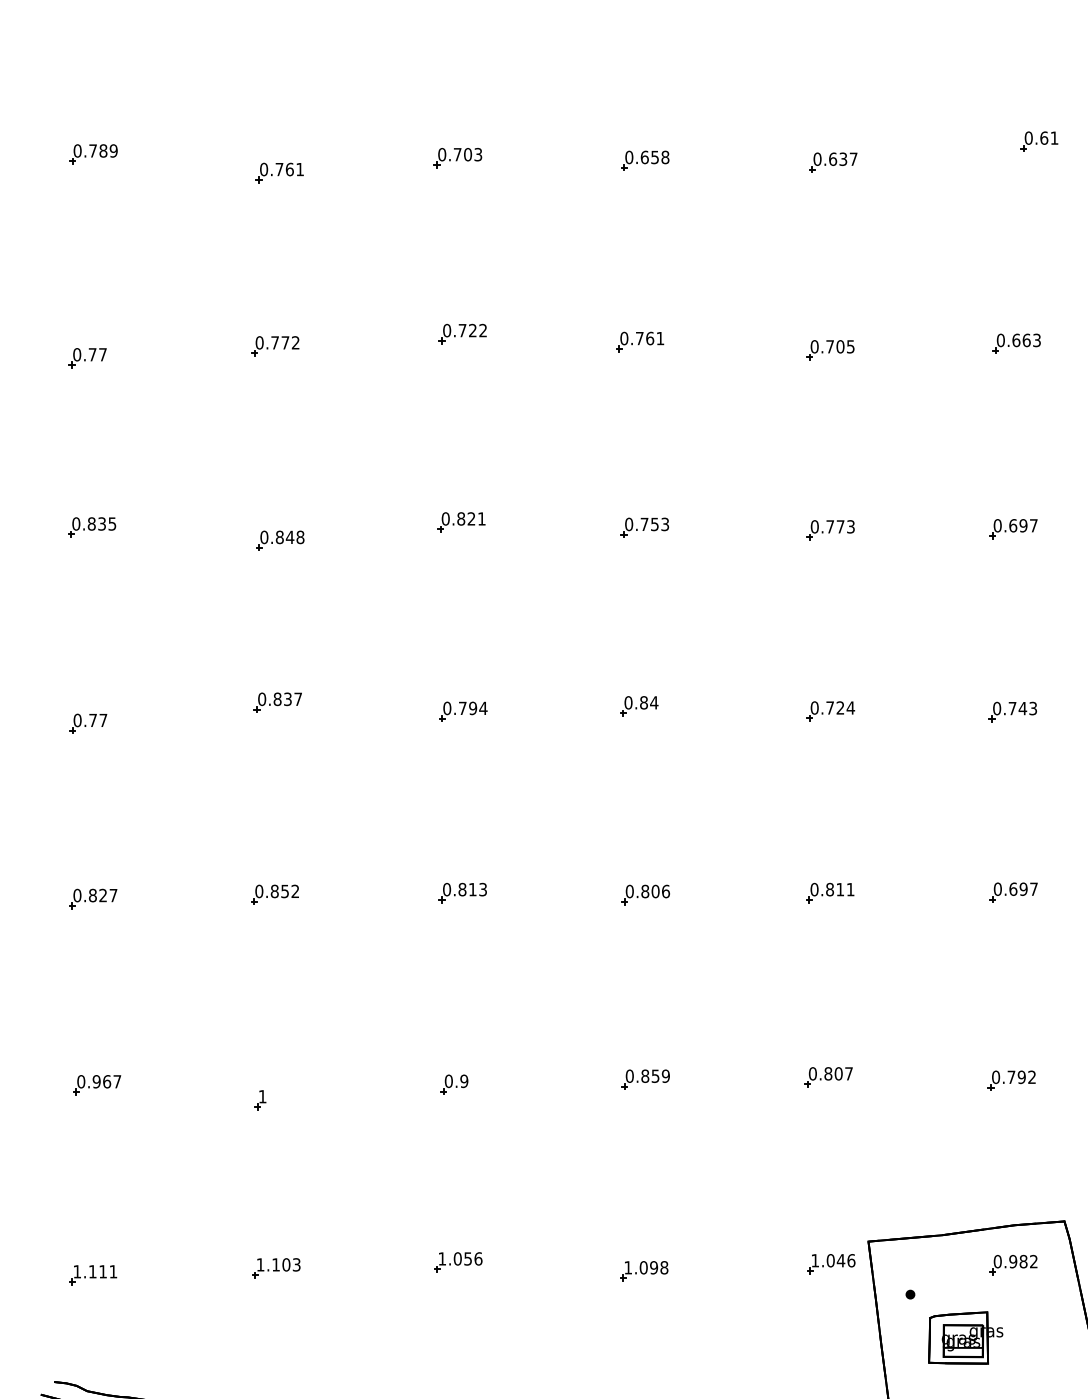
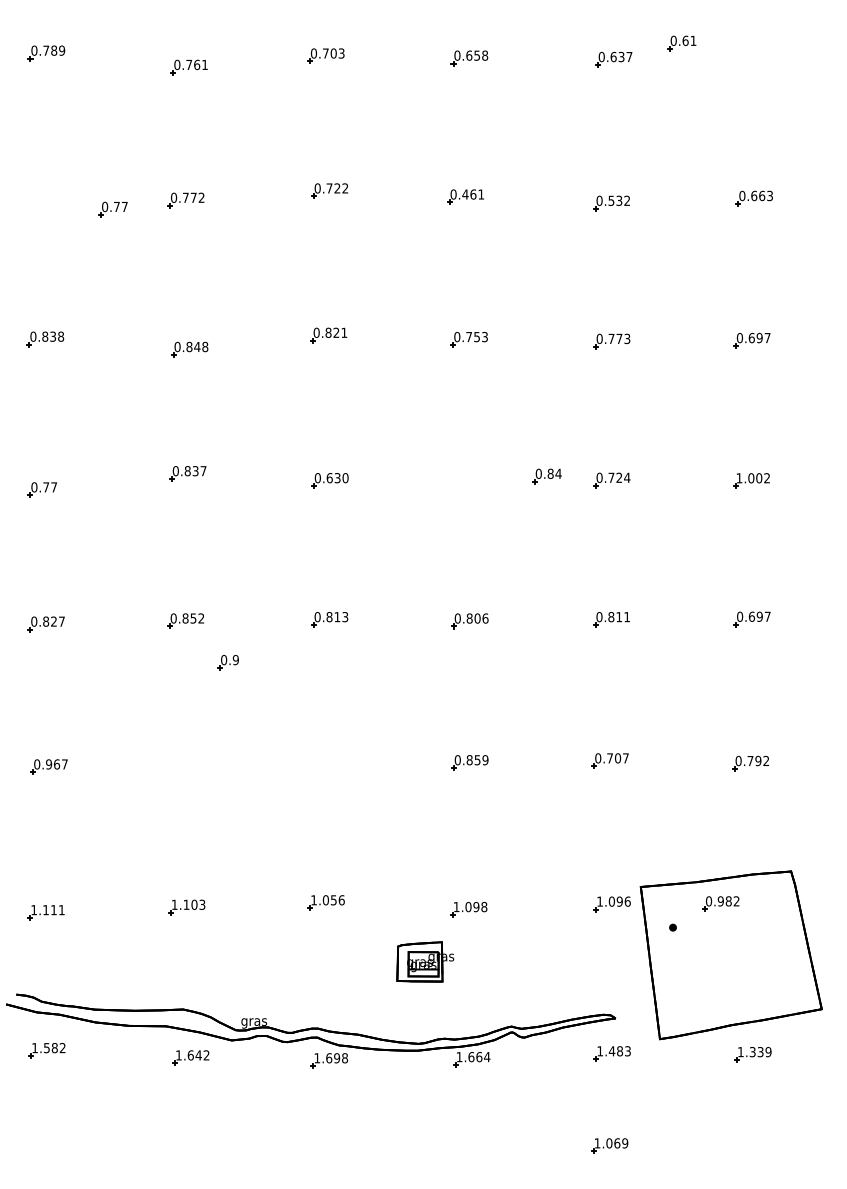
part: (1038, 141) -> (681, 43), moved
text: (639, 338) -> (465, 194), 0.761 -> 0.461
text: (840, 346) -> (619, 200), 0.705 -> 0.532
part: (86, 358) -> (112, 209), moved
text: (112, 523) -> (61, 336), 0.835 -> 0.838
part: (638, 706) -> (546, 476), moved
text: (472, 708) -> (337, 478), 0.794 -> 0.630
text: (1015, 708) -> (753, 478), 0.743 -> 1.002
text: (828, 1074) -> (610, 758), 0.807 -> 0.707
part: (453, 1084) -> (227, 662), moved
part: (260, 1100) -> (174, 778), removed
text: (840, 1260) -> (619, 901), 1.046 -> 1.096
part: (1012, 1264) -> (720, 903), moved
part: (965, 1337) -> (425, 961), moved

